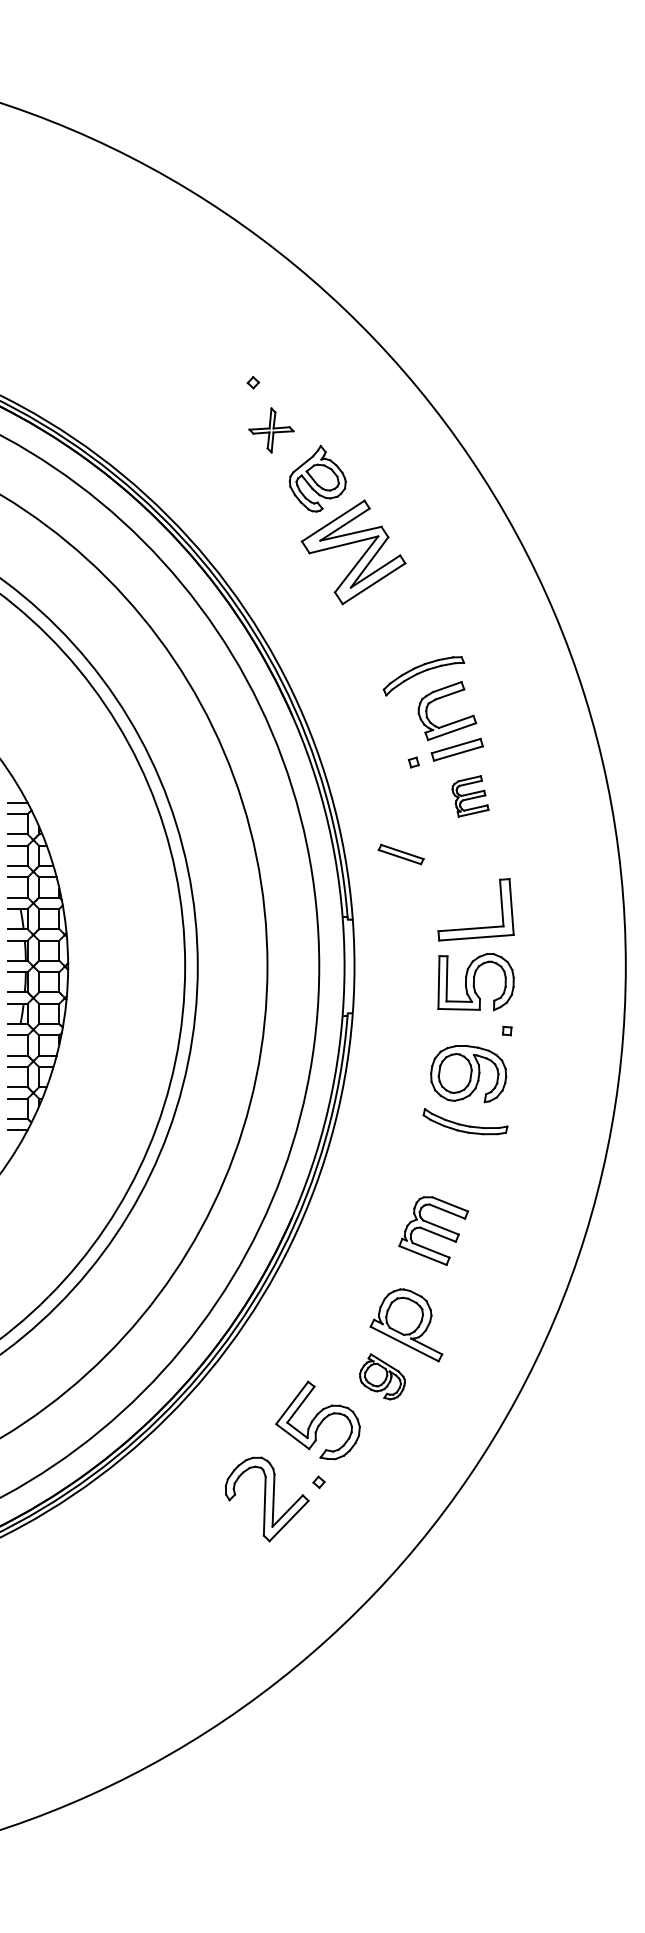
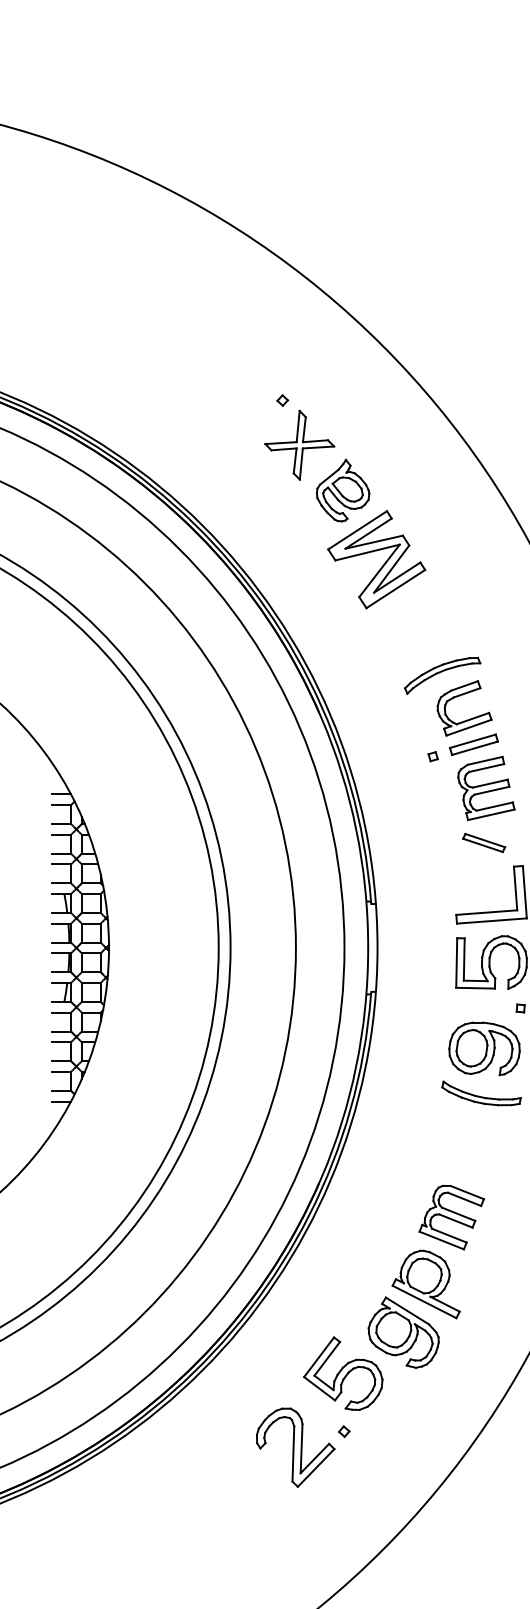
part: (271, 430) -> (299, 445), size x1.67
part: (470, 796) -> (486, 788), size x1.67
part: (400, 854) -> (483, 842), moved
part: (433, 1230) -> (451, 1217), moved
part: (382, 1376) -> (403, 1332), size x1.67

